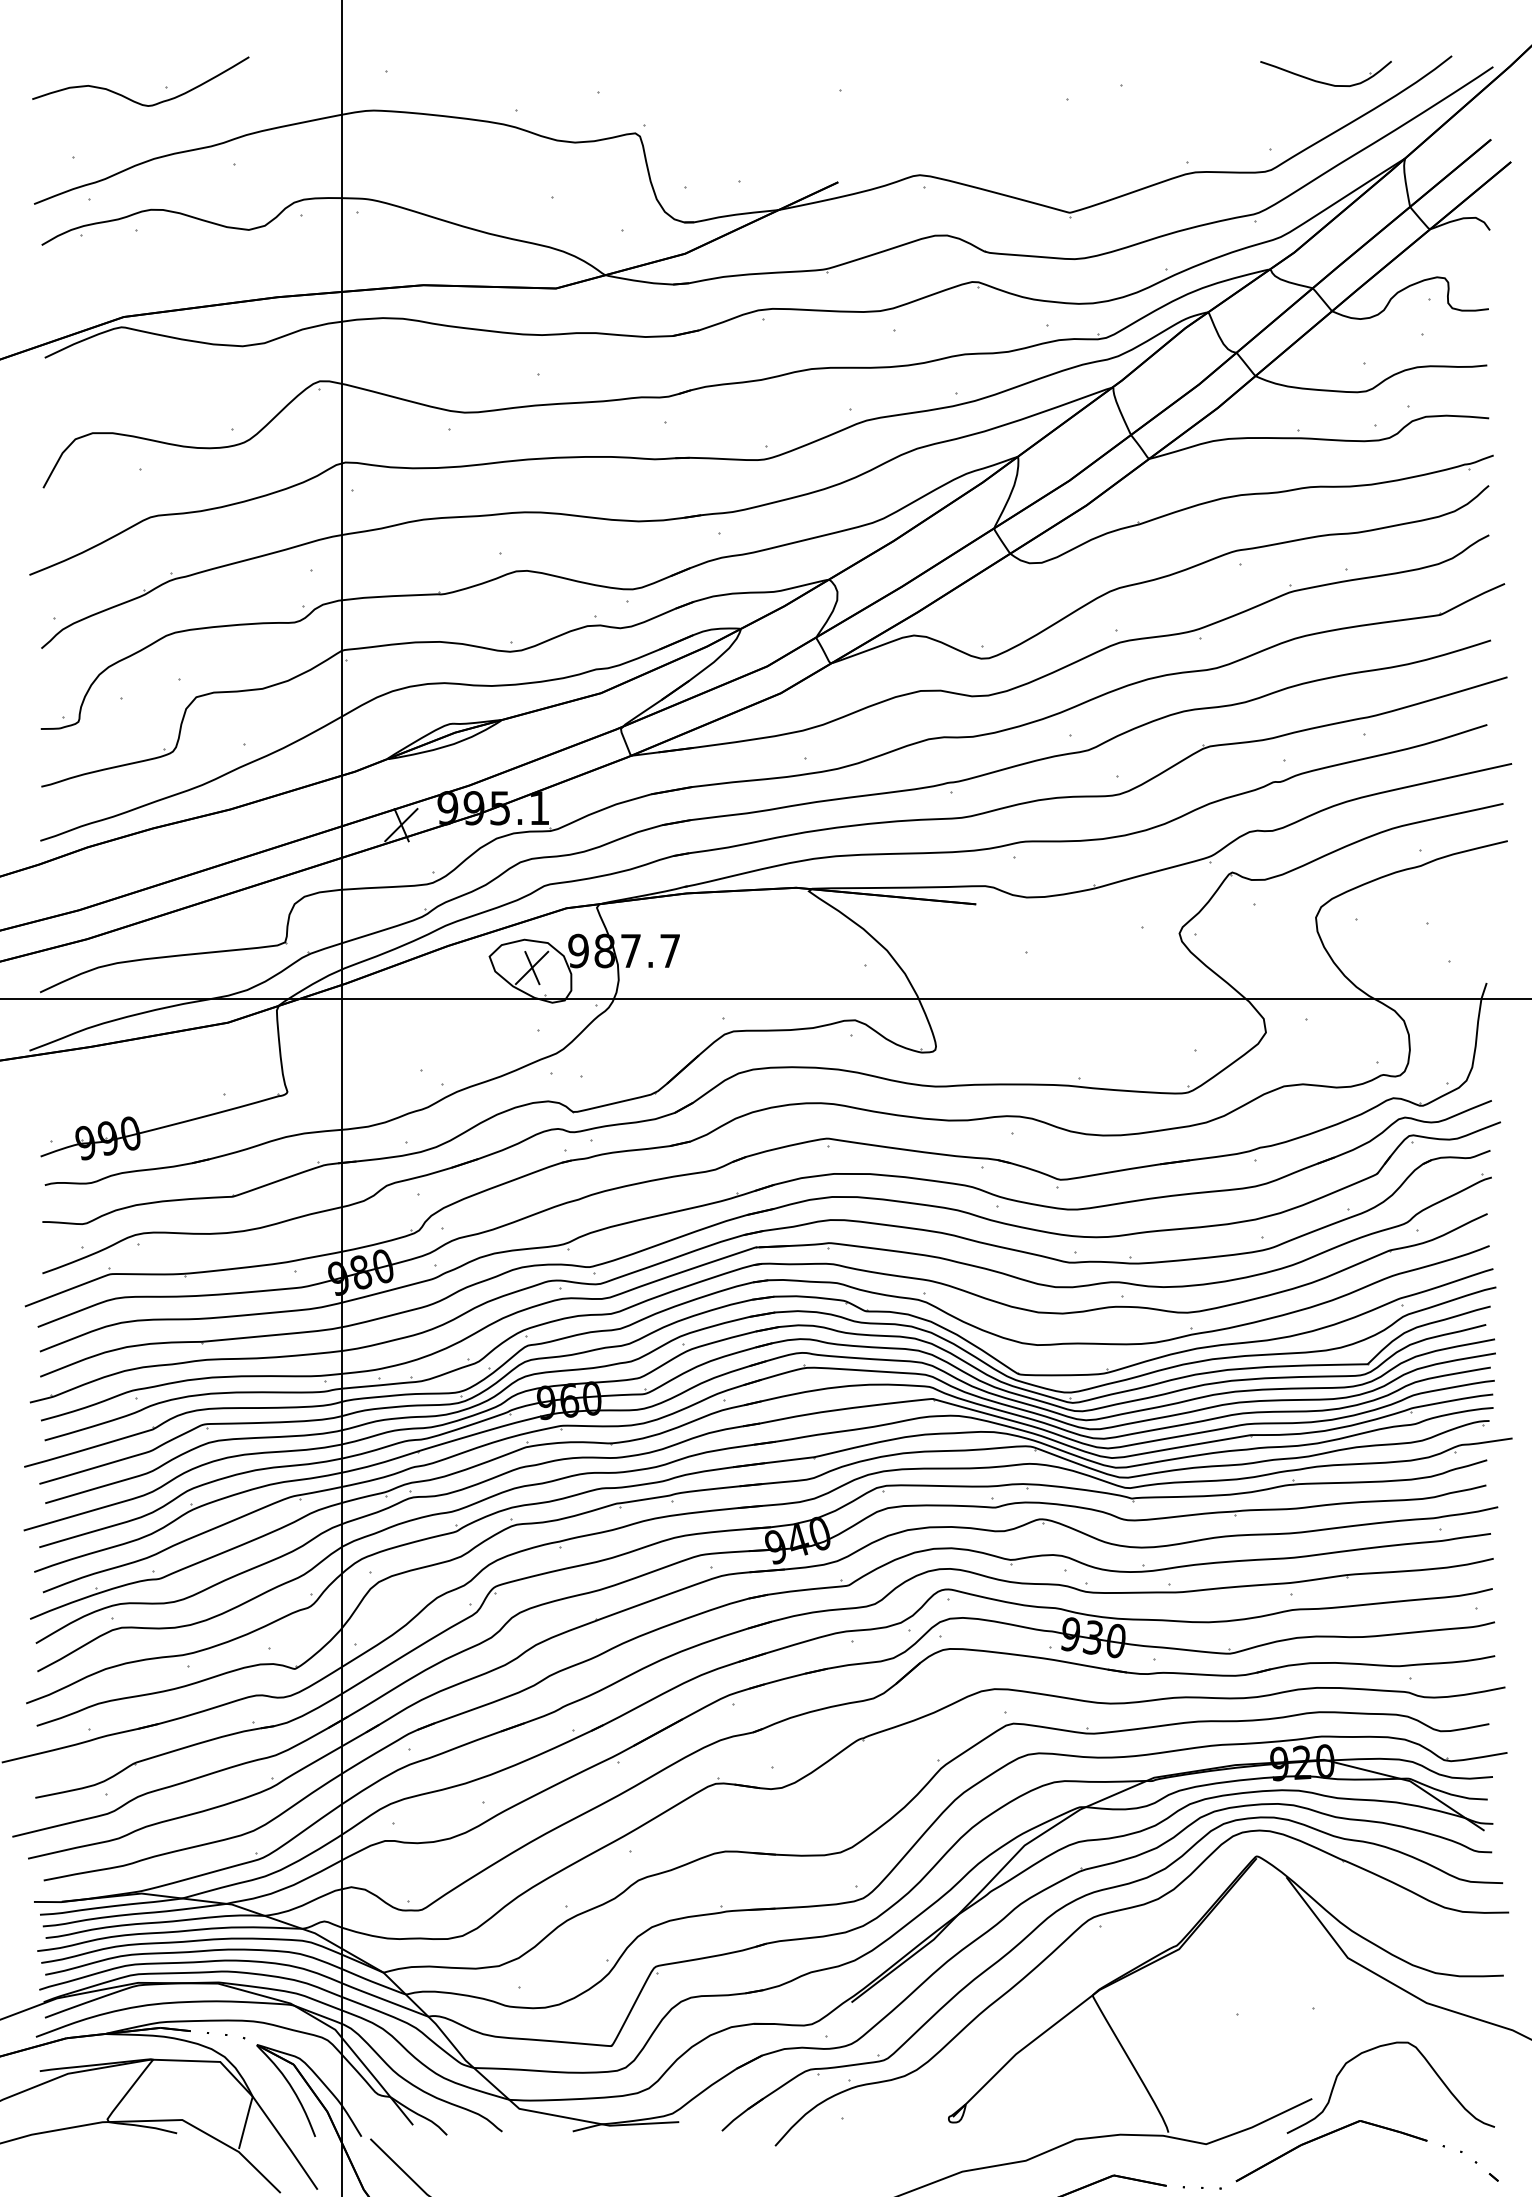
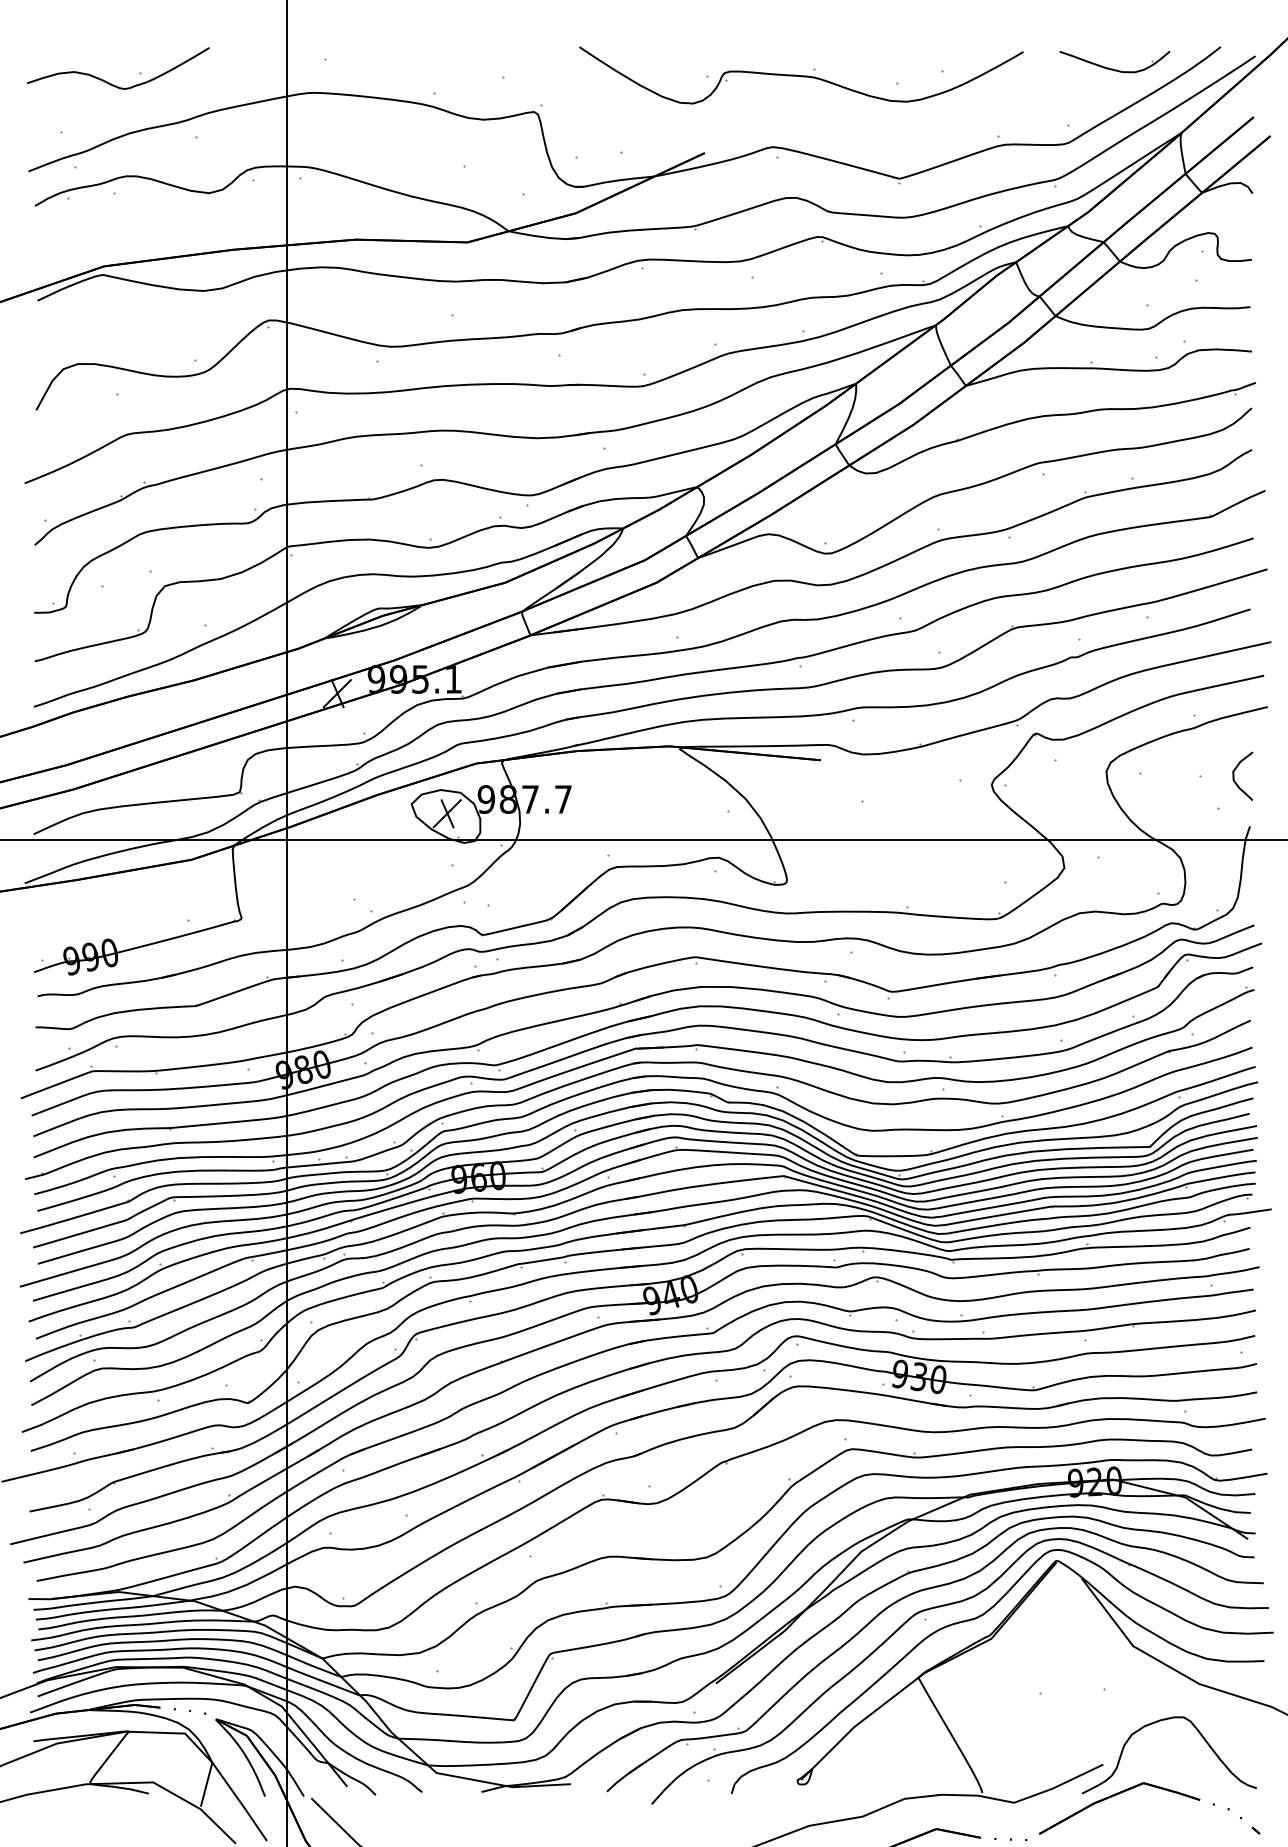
part: (953, 89) -> (801, 75), added
curve: (1468, 922) -> (1234, 775), added
part: (1160, 1926) -> (975, 1619), added

